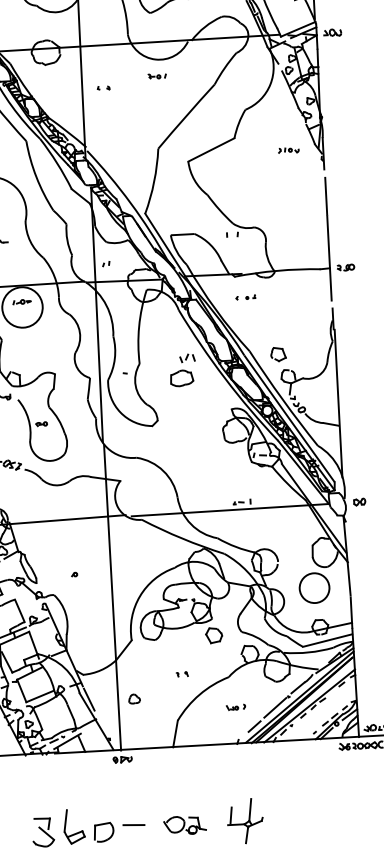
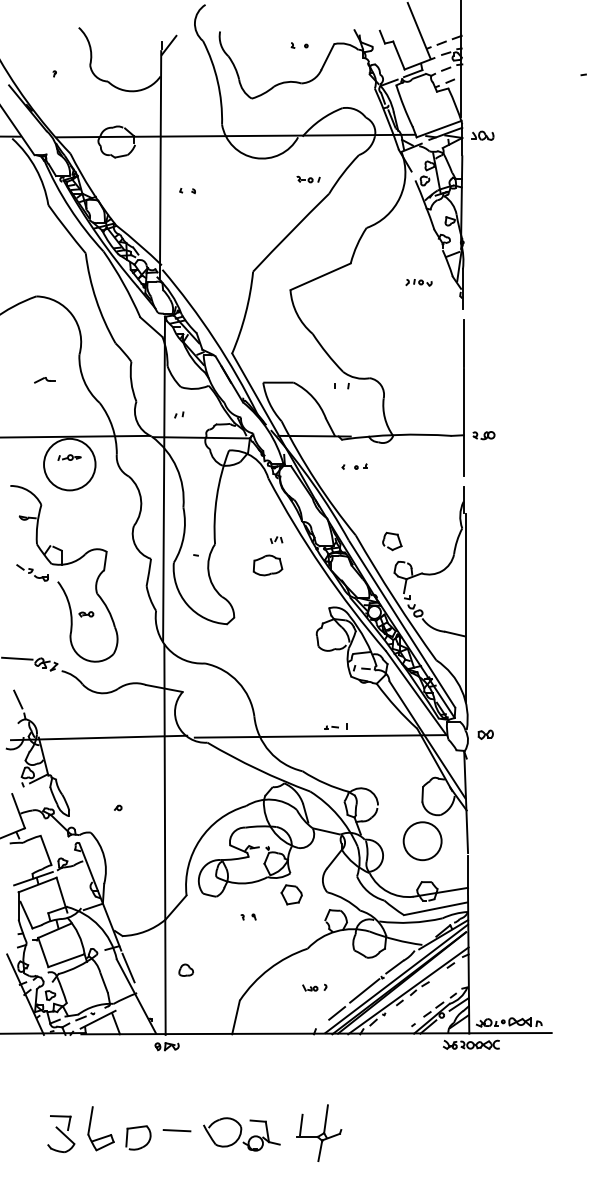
part: (157, 76) -> (308, 179), moved
part: (187, 357) -> (276, 539), size x0.62
part: (182, 673) -> (248, 916), moved
part: (184, 825) -> (241, 1134), size x1.43

